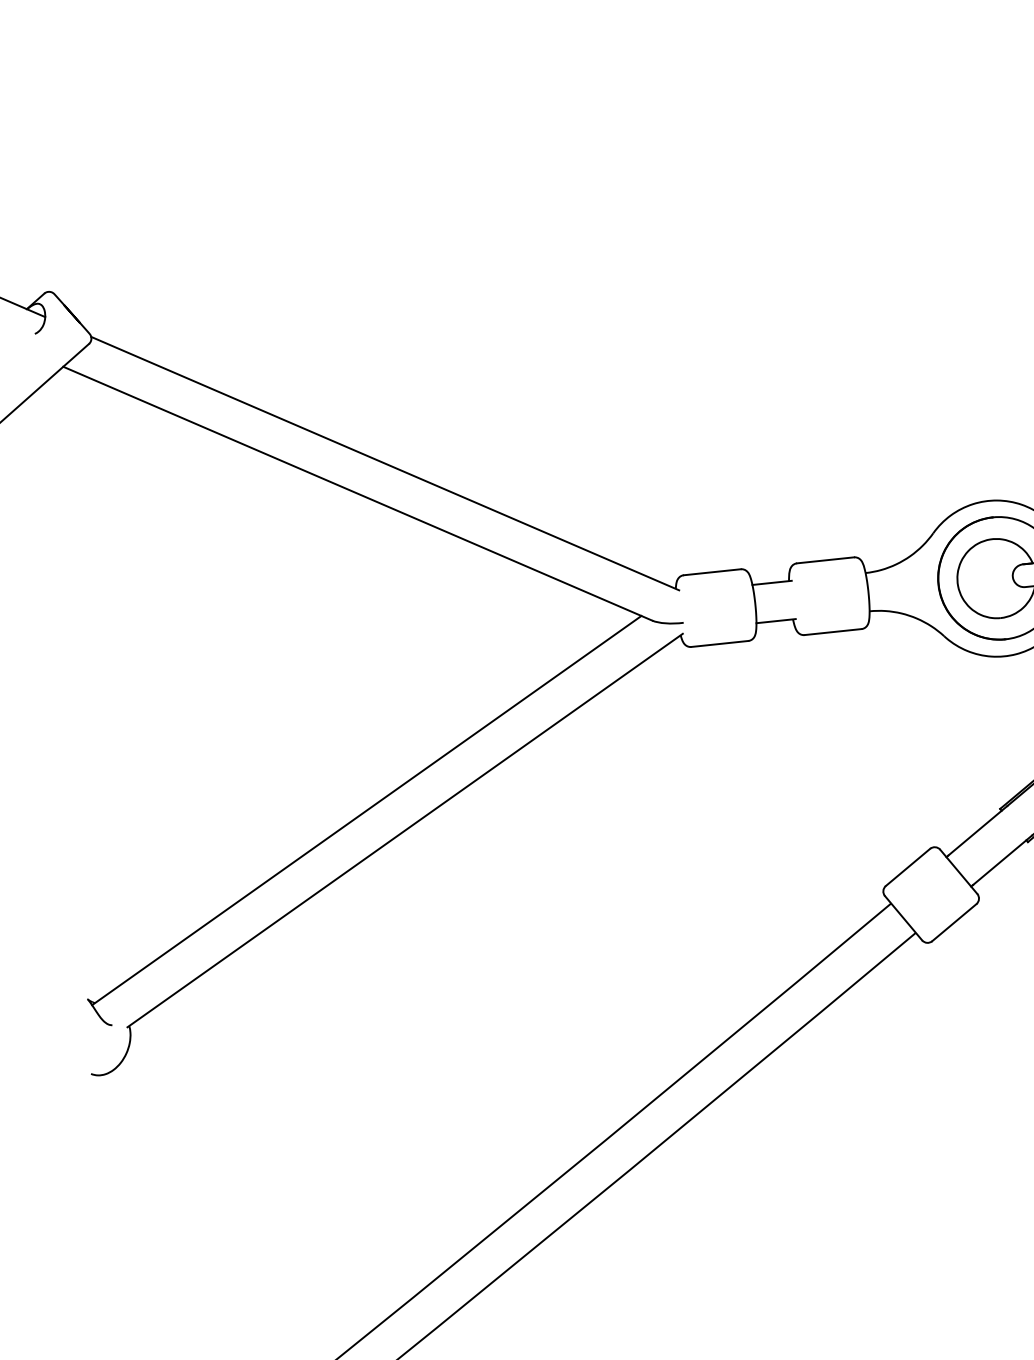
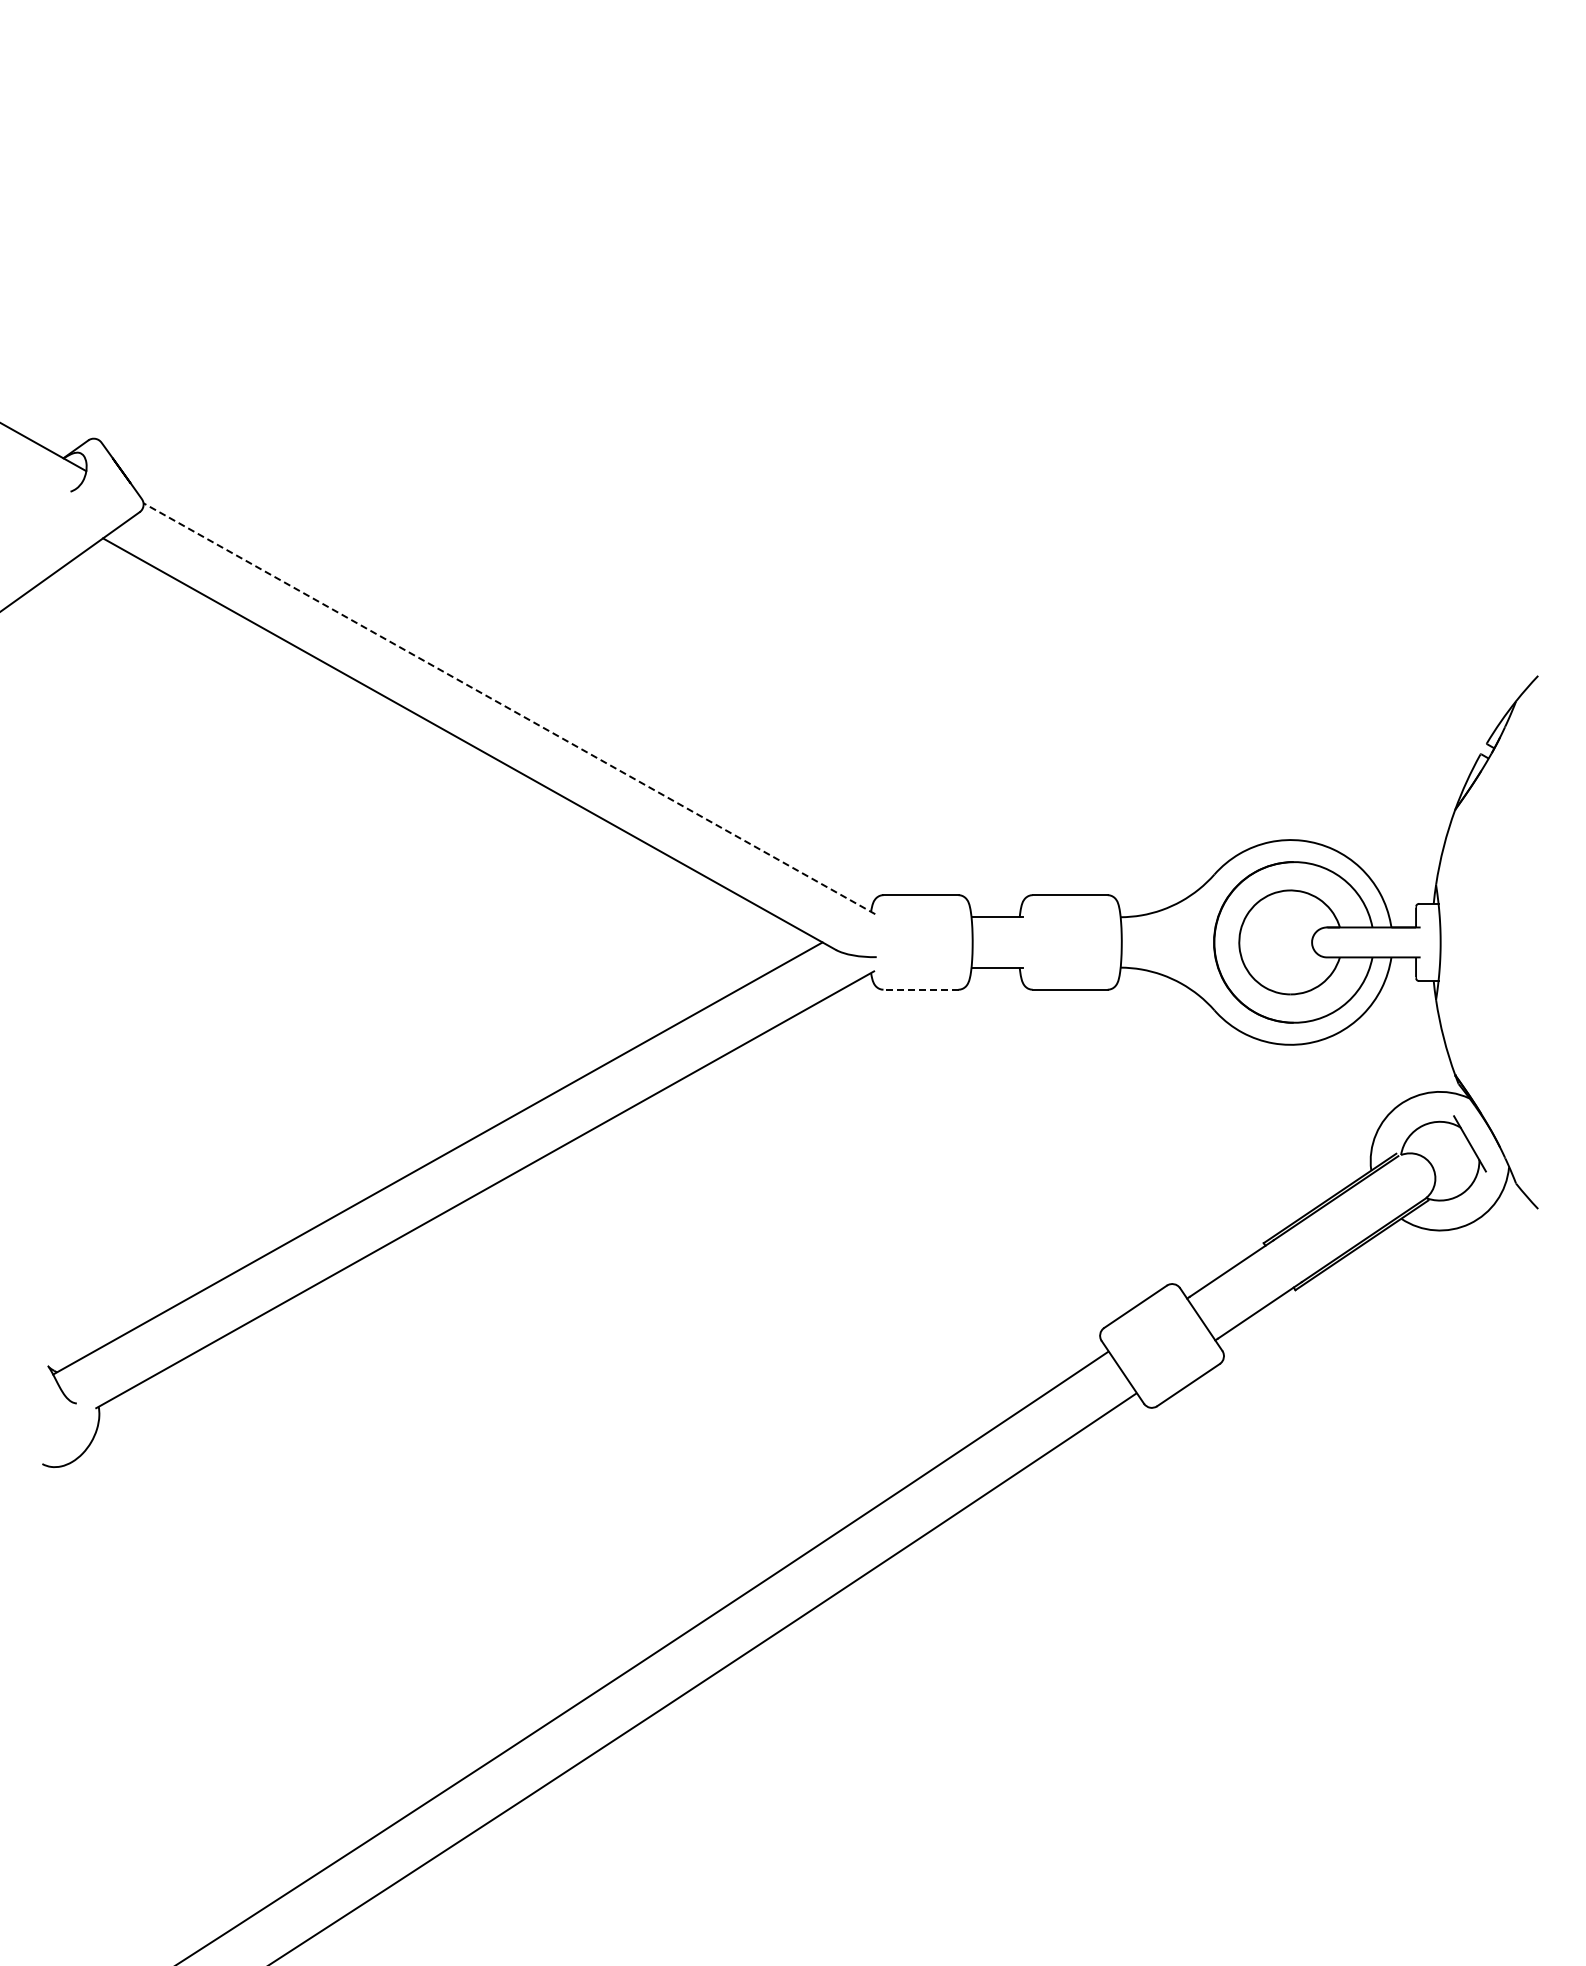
line: (385, 463) -> (509, 708), solid -> dashed
line: (719, 643) -> (920, 989), solid -> dashed

